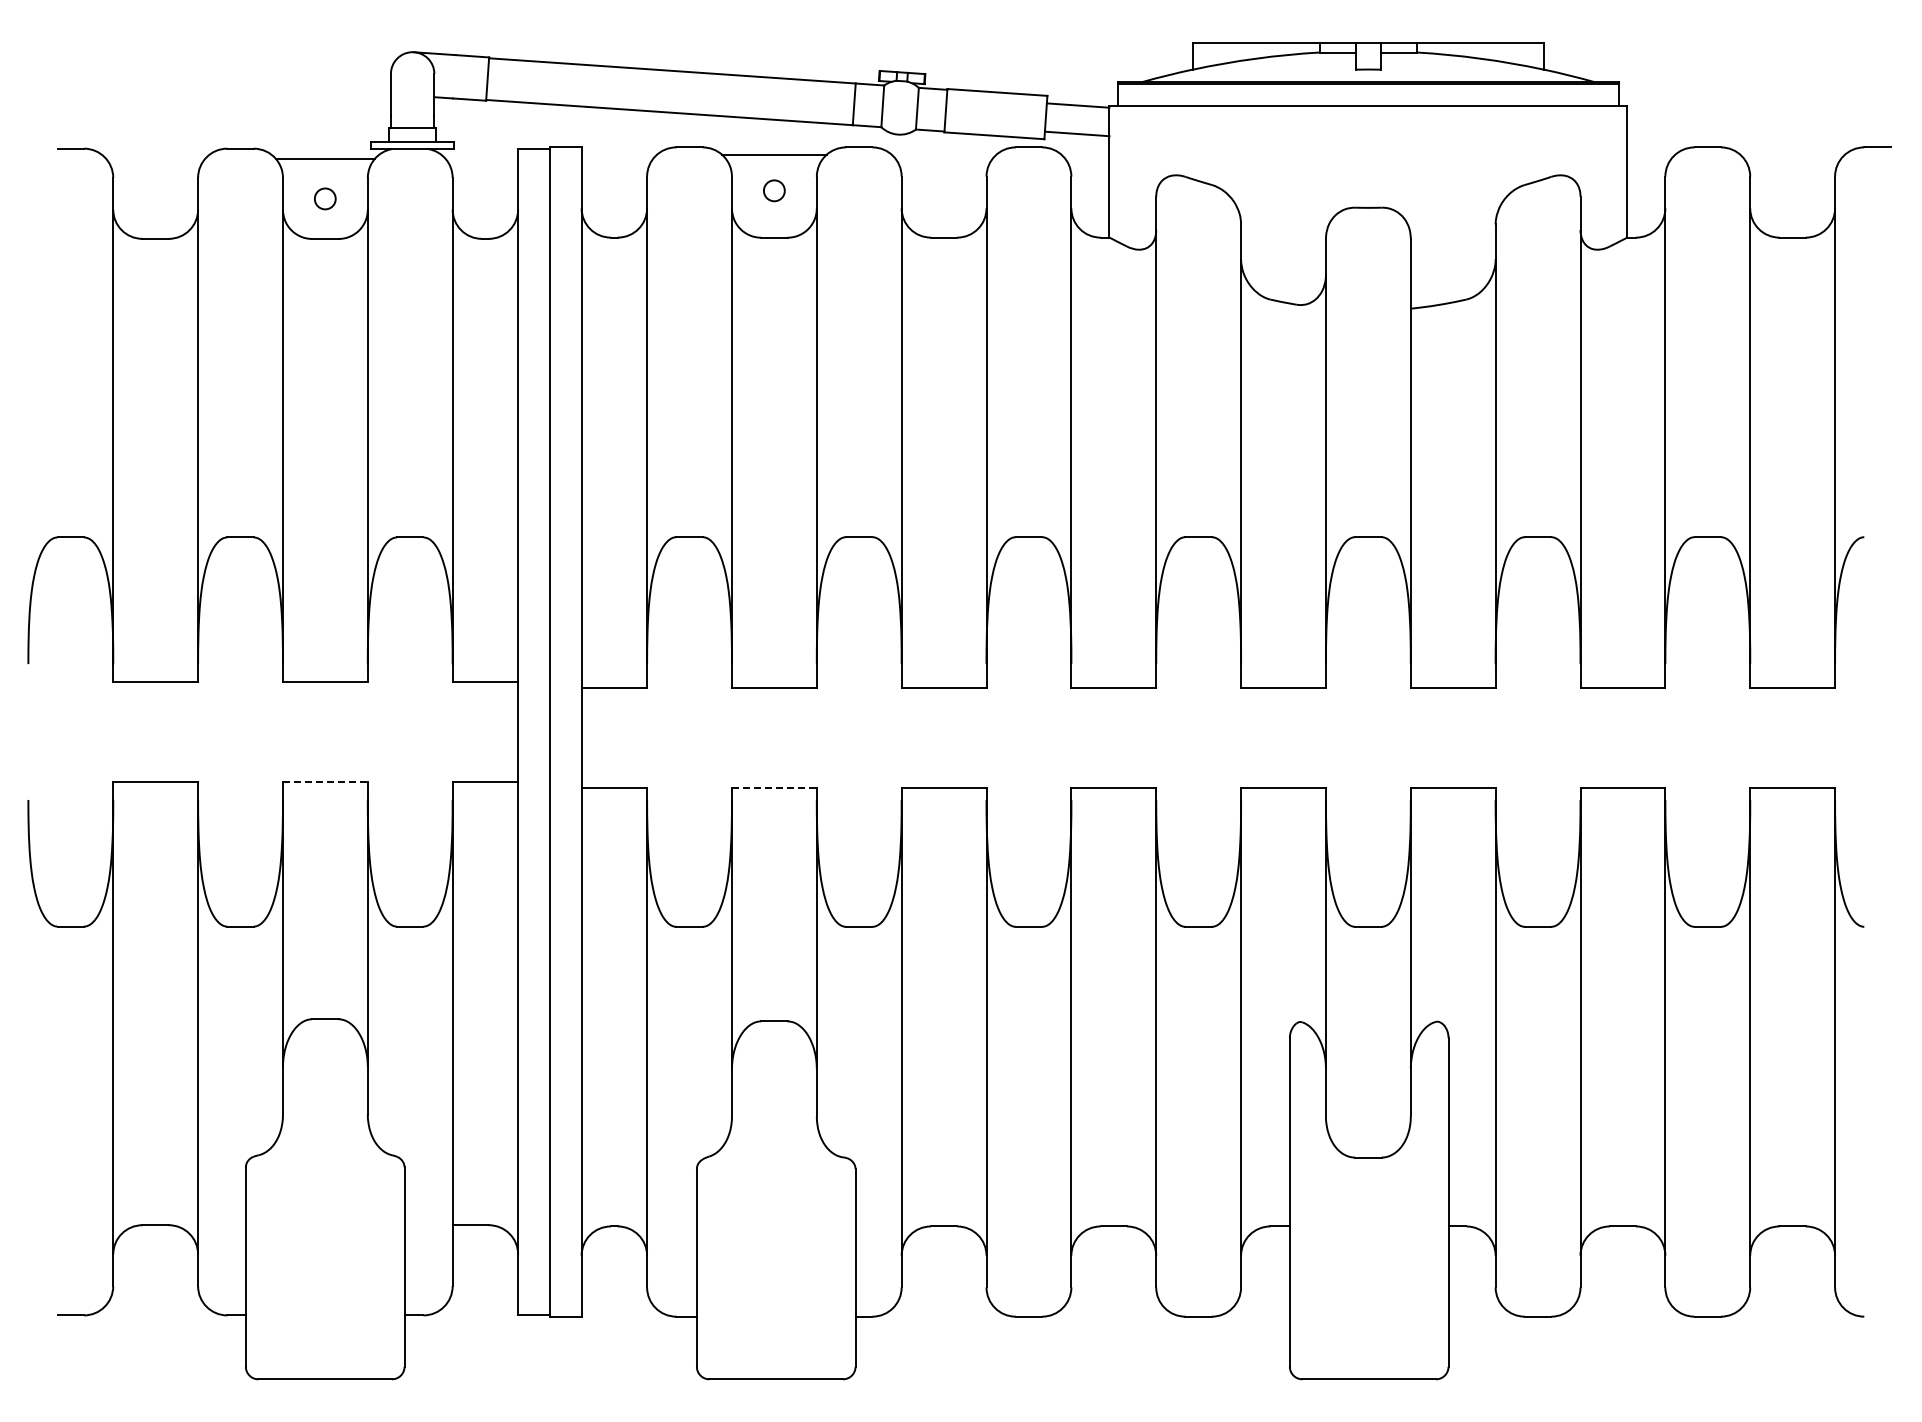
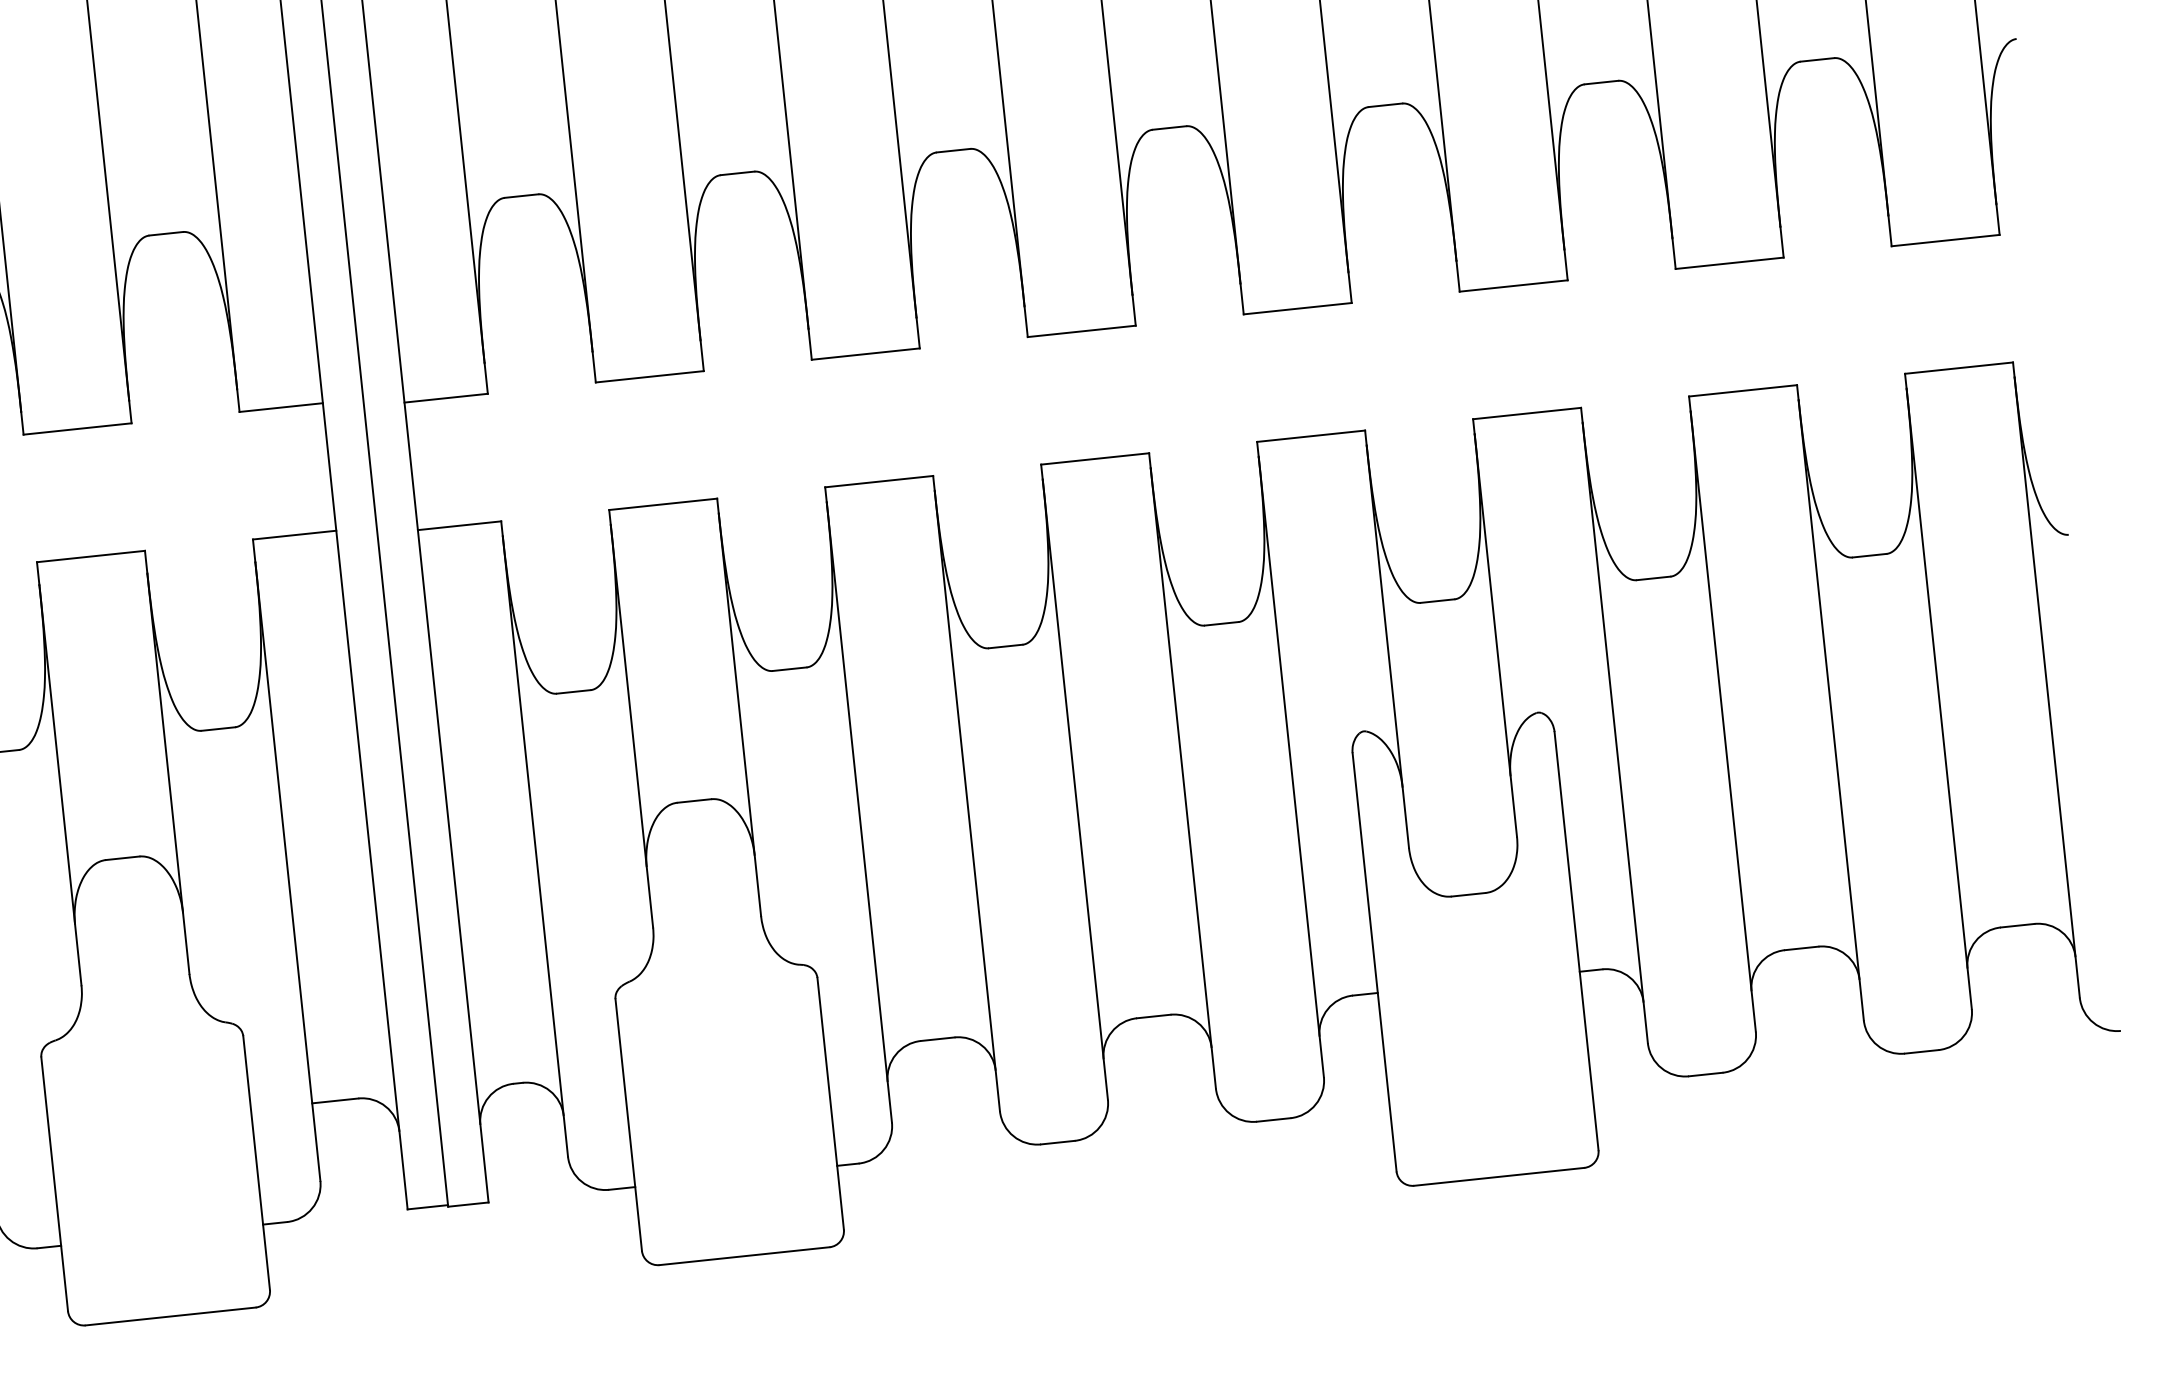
line: (325, 782) -> (91, 556), dashed -> solid
line: (774, 788) -> (663, 504), dashed -> solid

